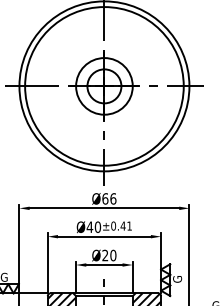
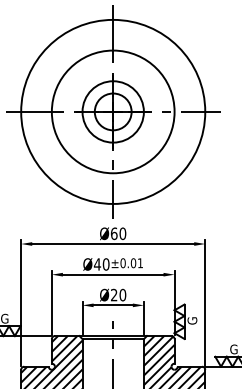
circle: (103, 85) -> (112, 111), size x0.71
text: (113, 198) -> (122, 233), Ø66 -> Ø60
text: (123, 226) -> (133, 263), ±0.41 -> ±0.01

